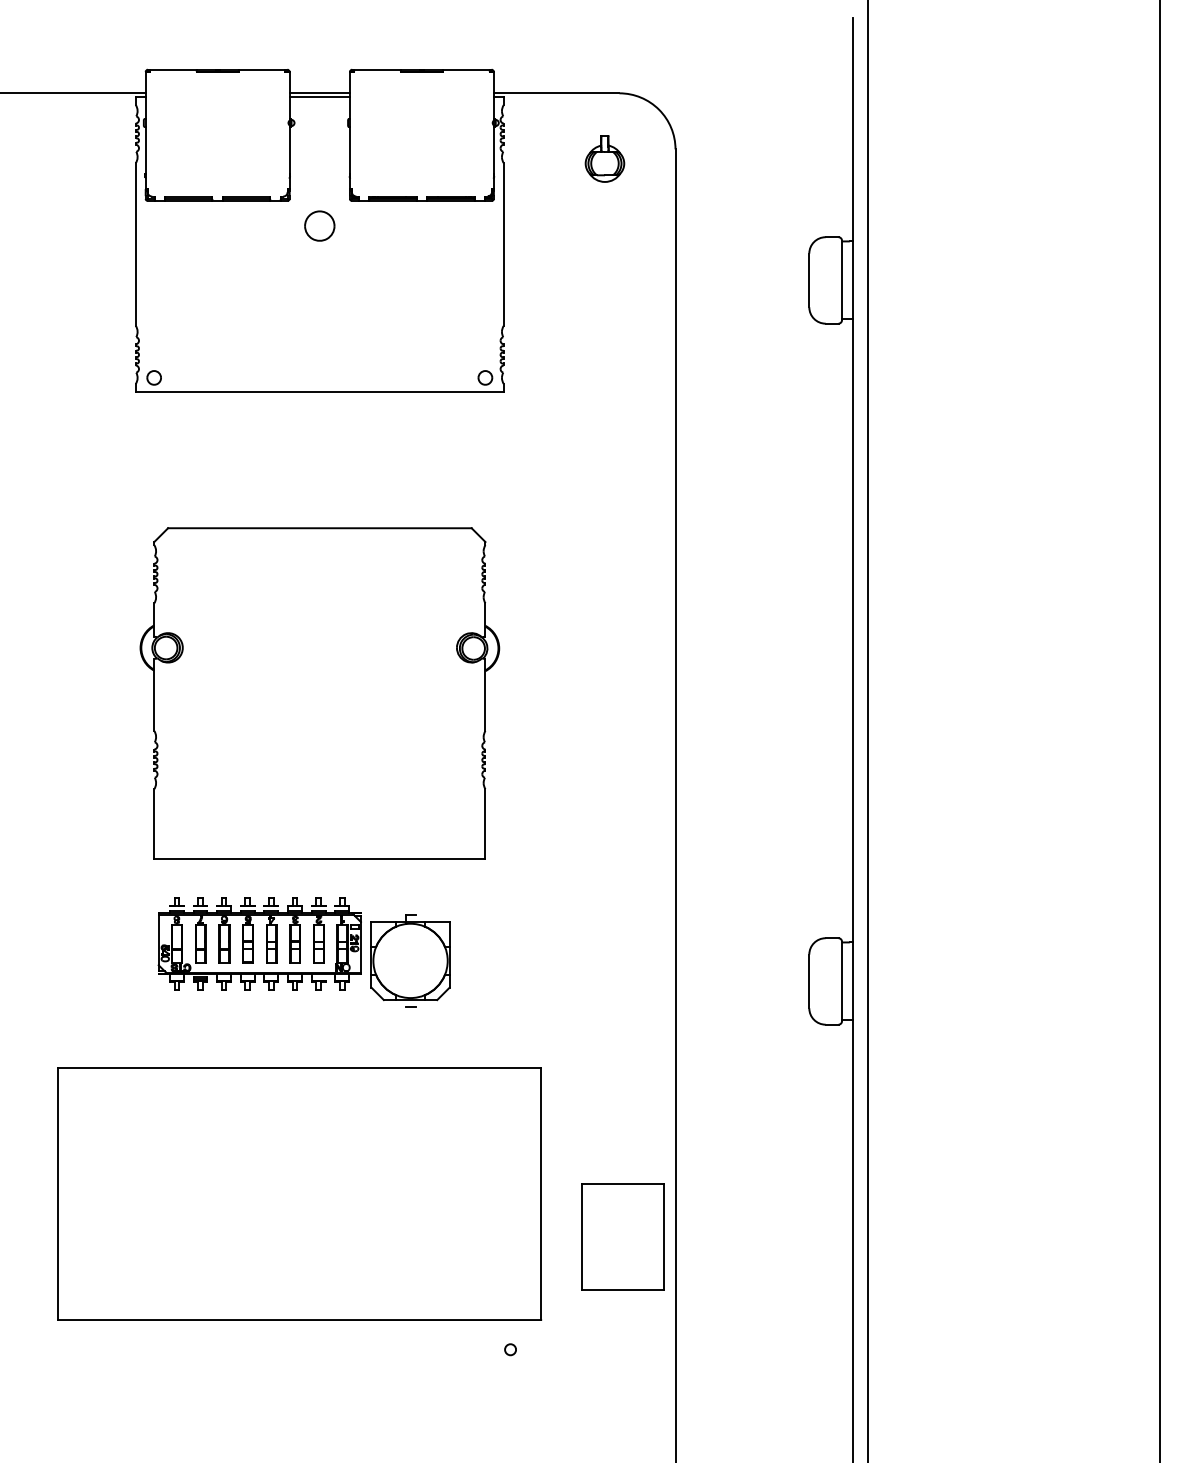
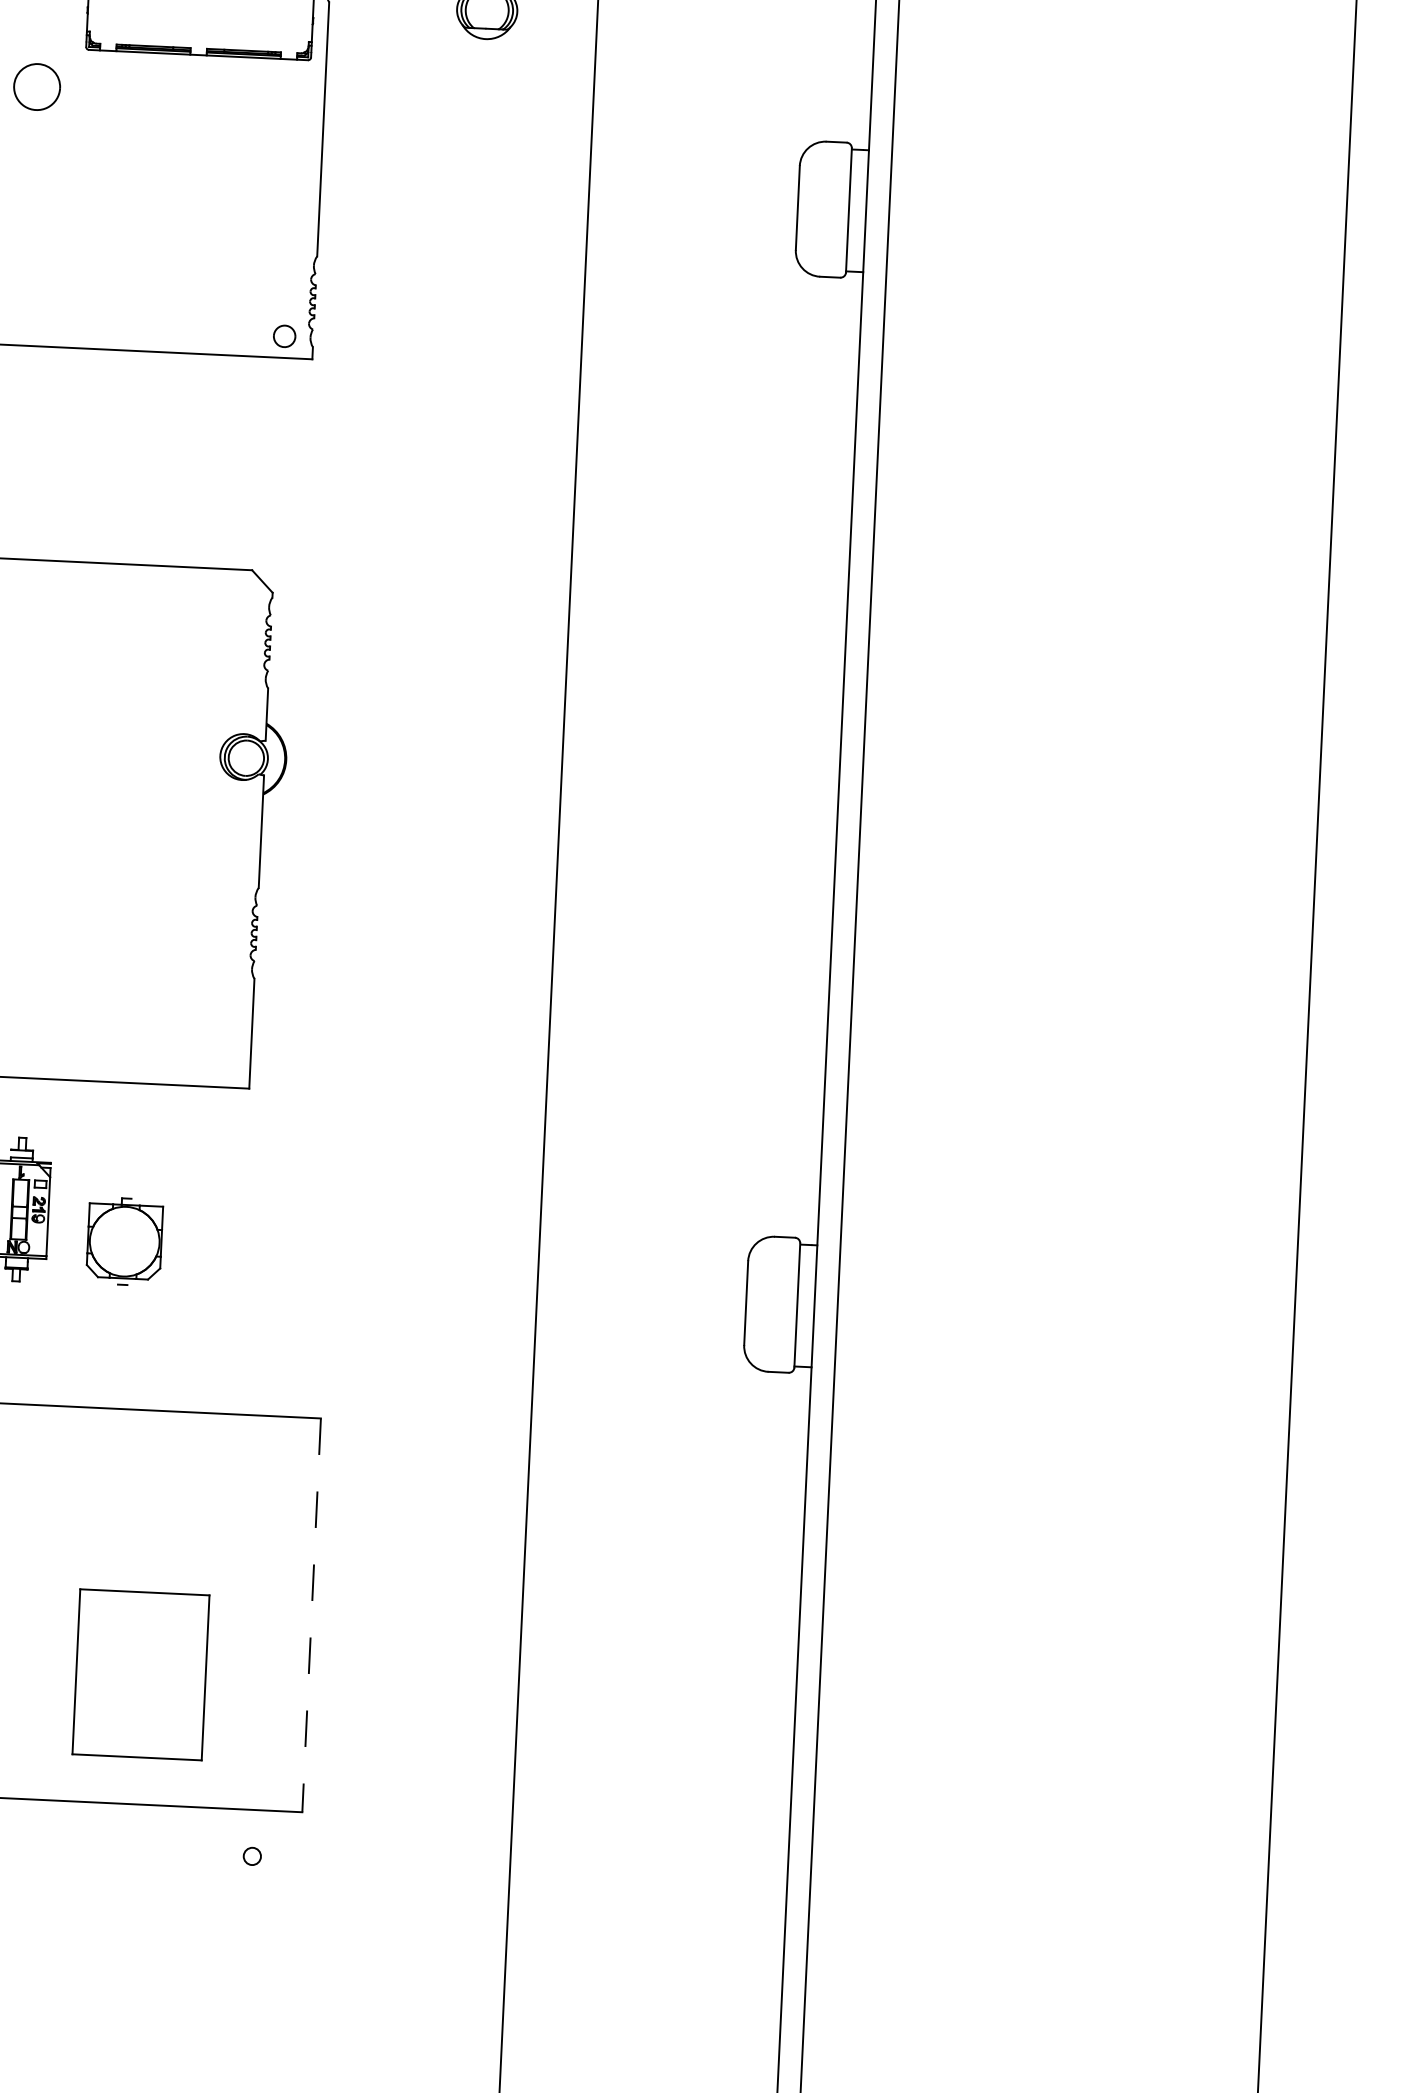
part: (410, 960) -> (124, 1240), size x0.6
line: (541, 1194) -> (312, 1616), solid -> dashed
part: (622, 1236) -> (140, 1673), moved

